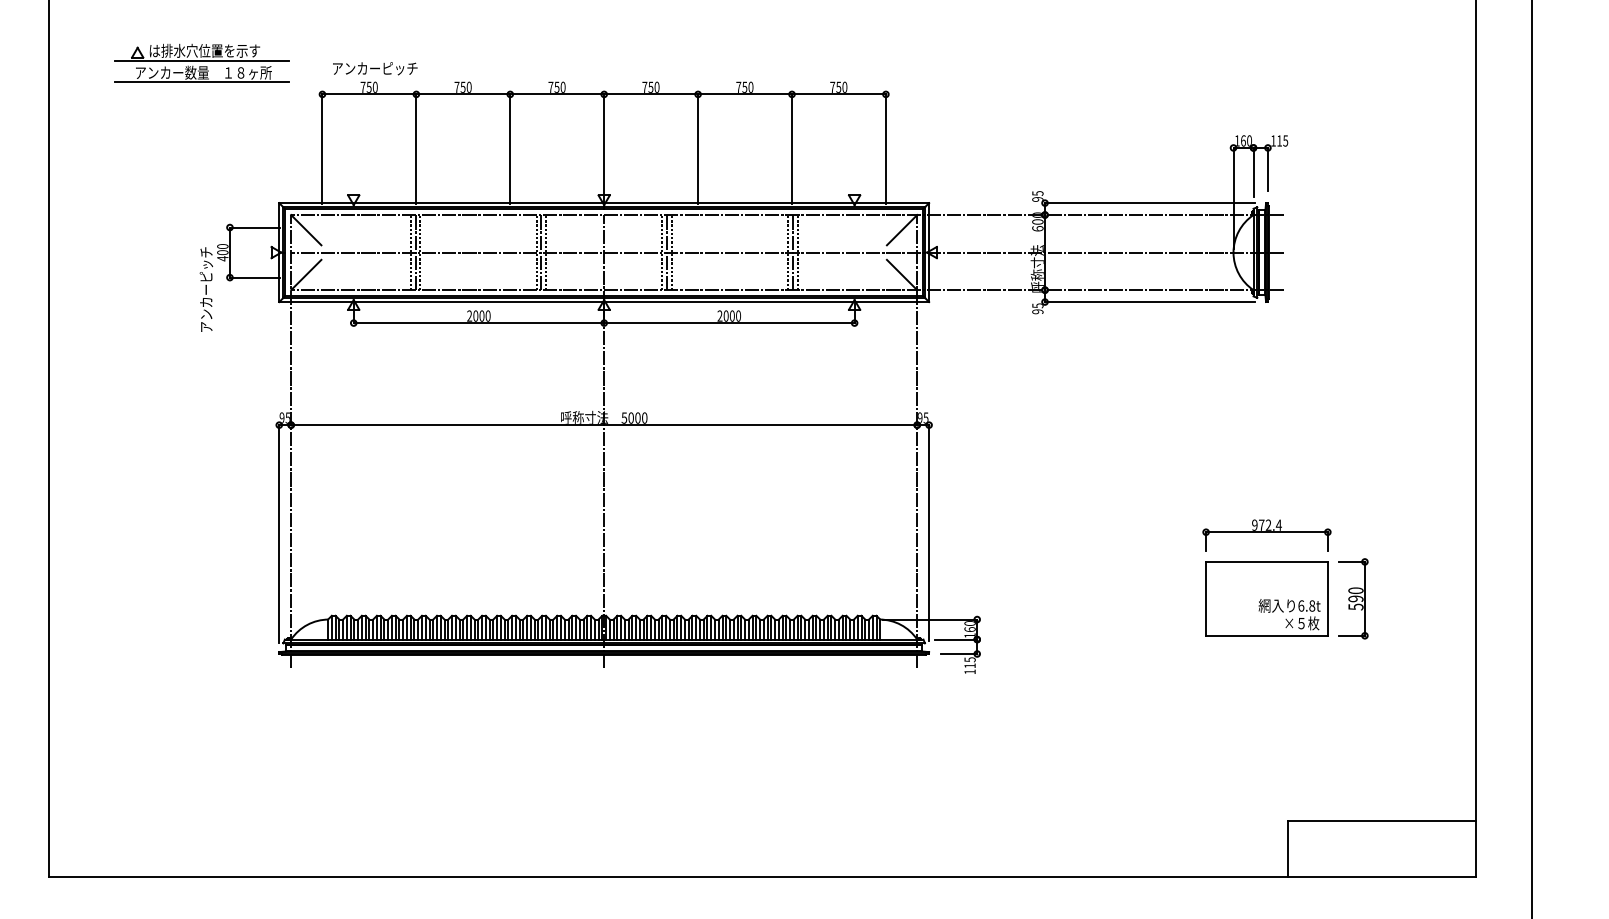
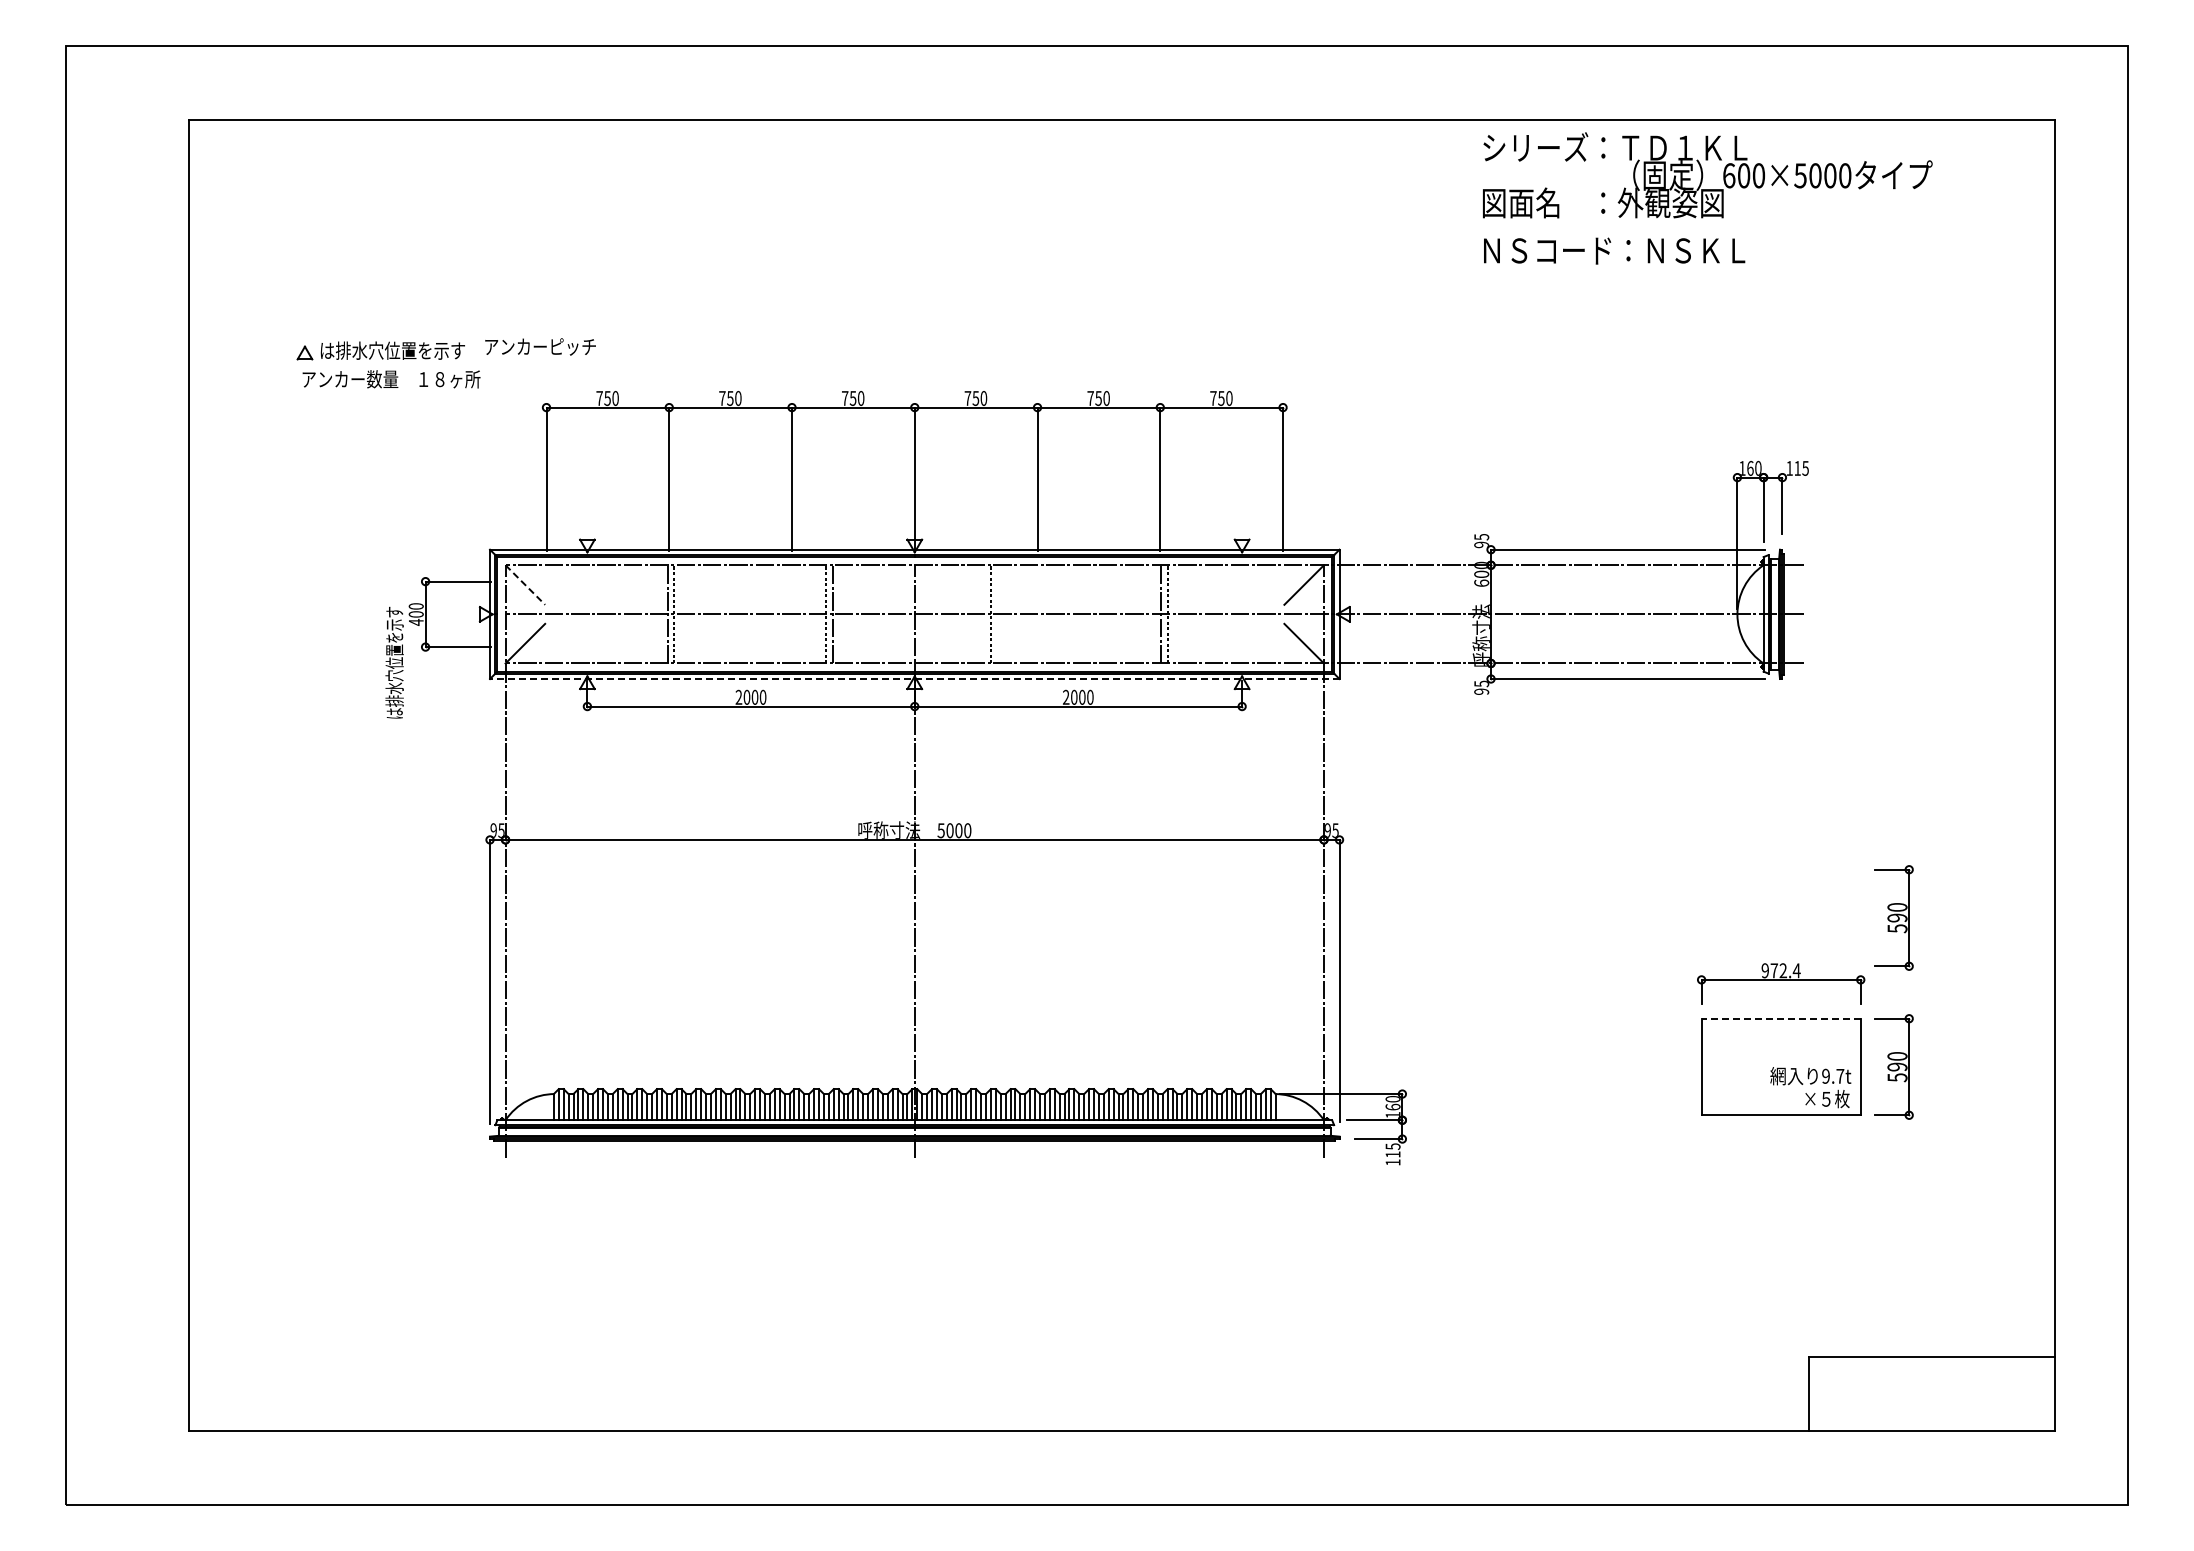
line: (201, 61) -> (388, 364), removed
text: (375, 68) -> (540, 346), moved
line: (201, 82) -> (388, 391), removed
line: (306, 230) -> (525, 585), solid -> dashed
line: (411, 252) -> (662, 614), removed
line: (545, 252) -> (838, 614), removed
line: (666, 252) -> (996, 614), removed
line: (672, 252) -> (1003, 614), removed
line: (788, 252) -> (1155, 614), removed
text: (206, 289) -> (394, 662), アンカーピッチ -> は排水穴位置を示す
line: (603, 302) -> (914, 679), solid -> dashed
part: (1352, 484) -> (1893, 917), added
line: (1267, 561) -> (1781, 1018), solid -> dashed
text: (1307, 605) -> (1833, 1075), 6.8t -> 9.7t

